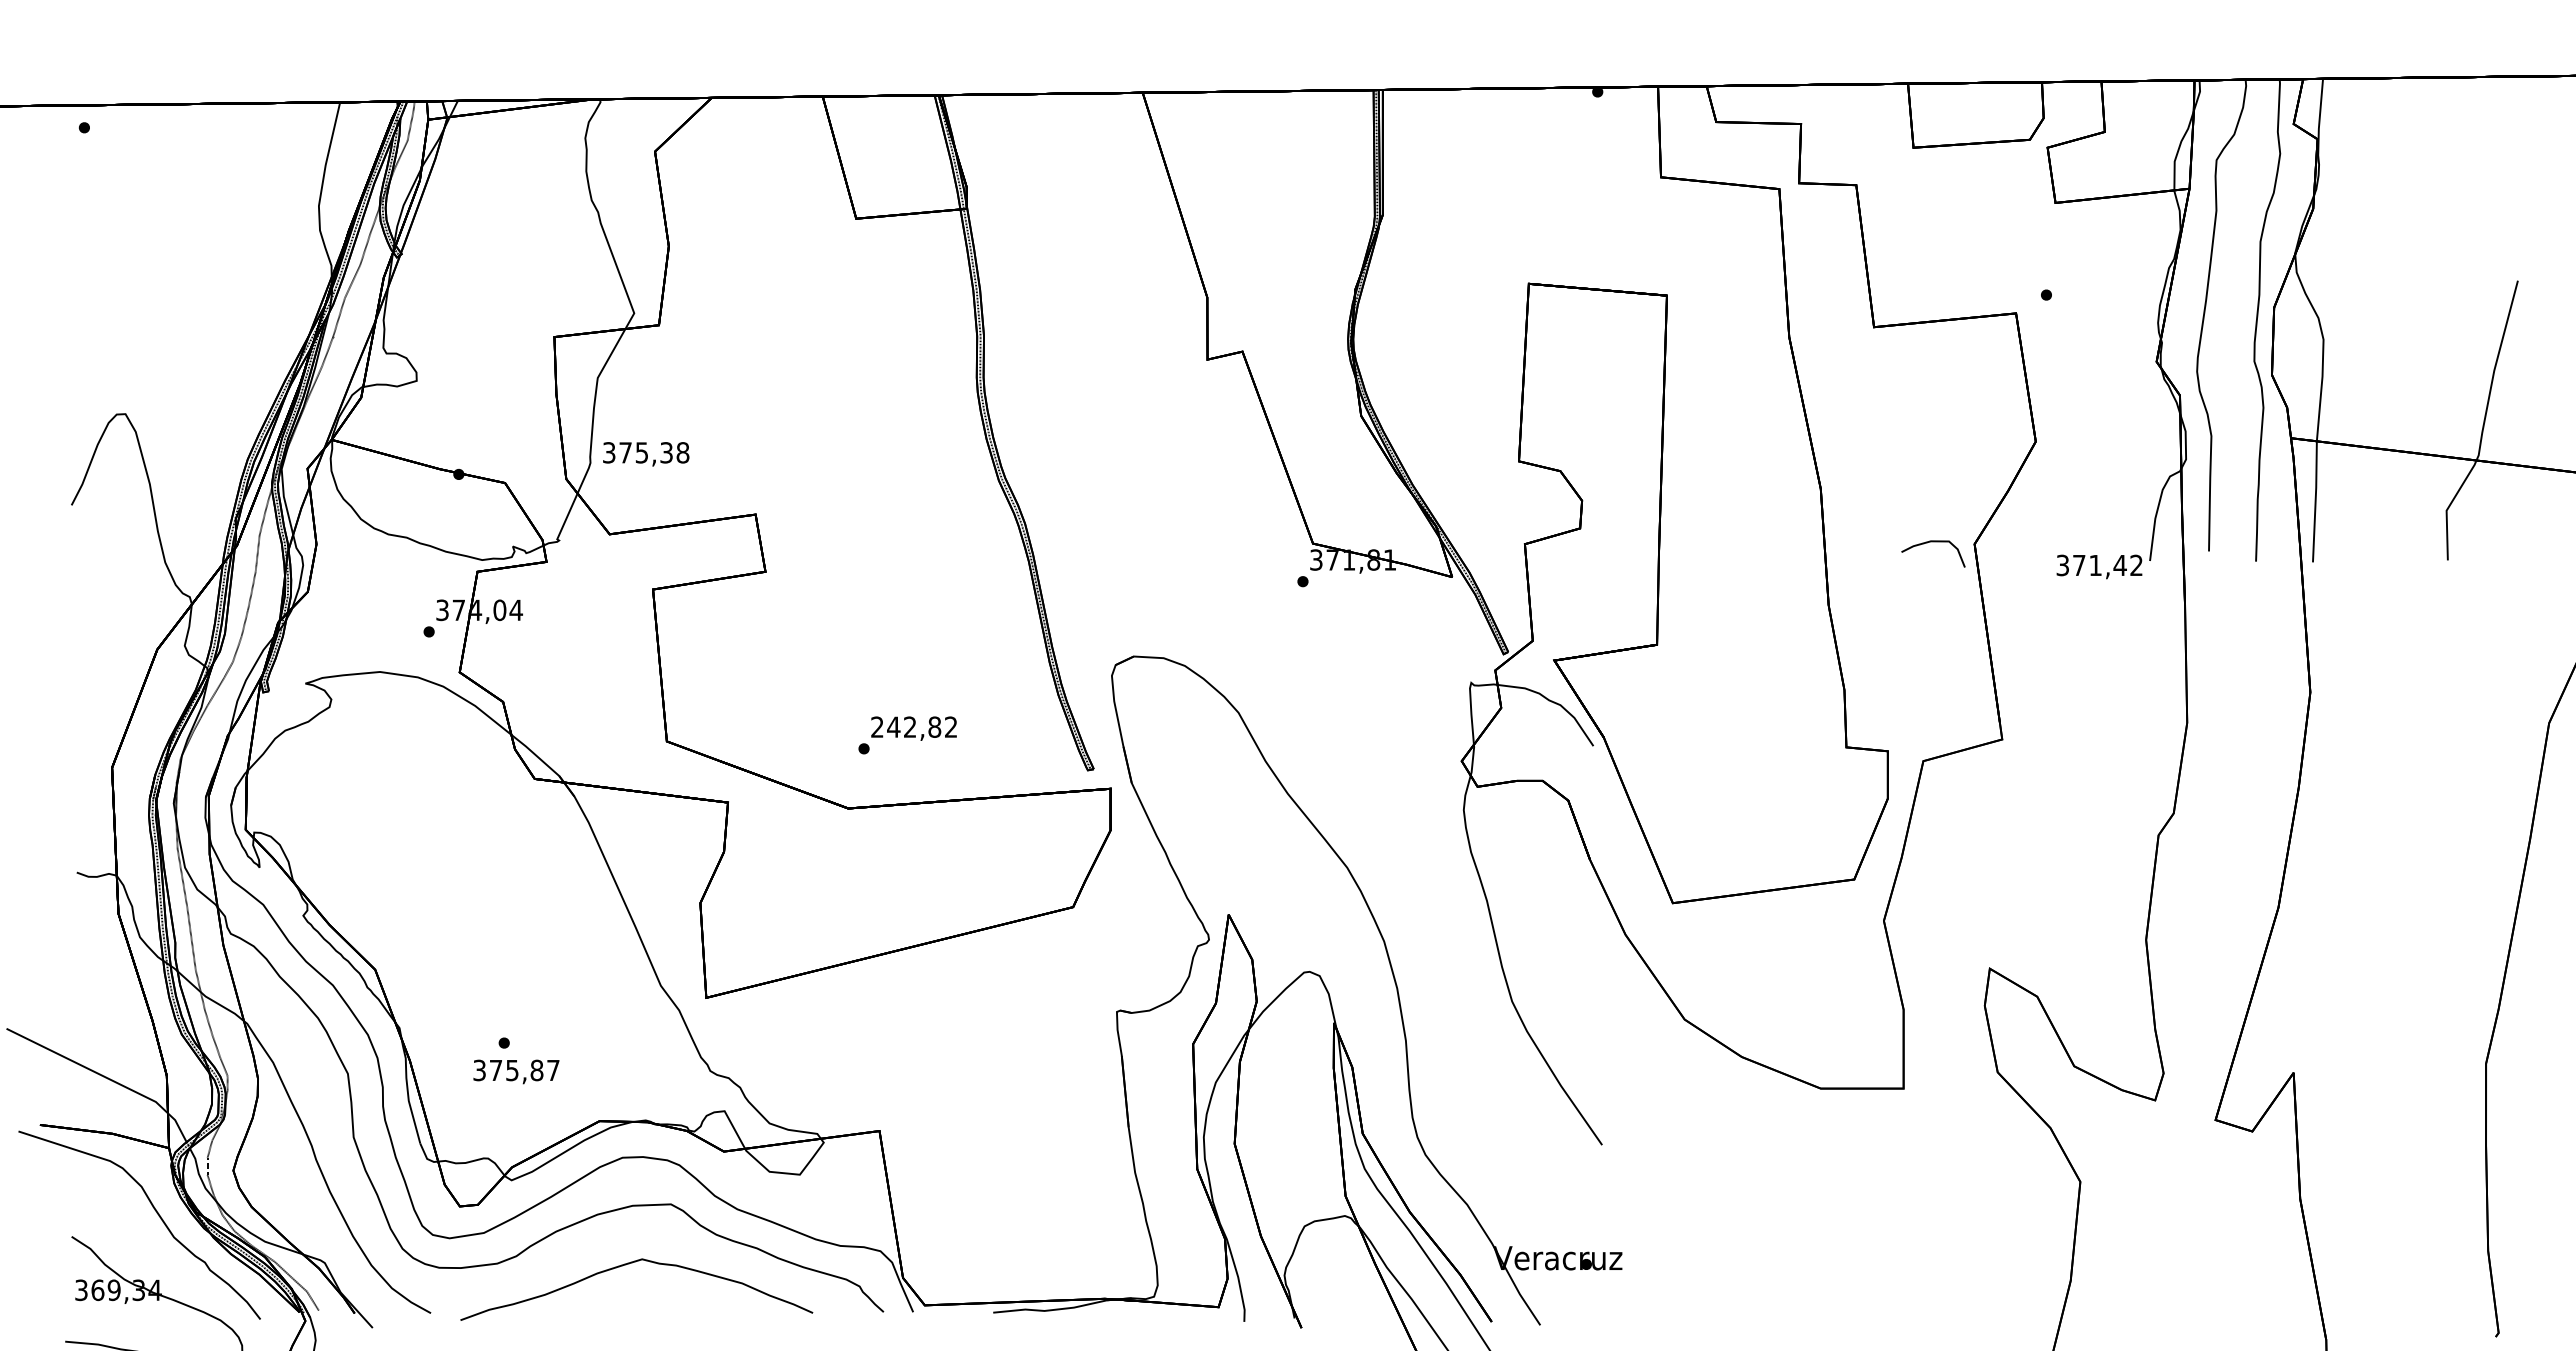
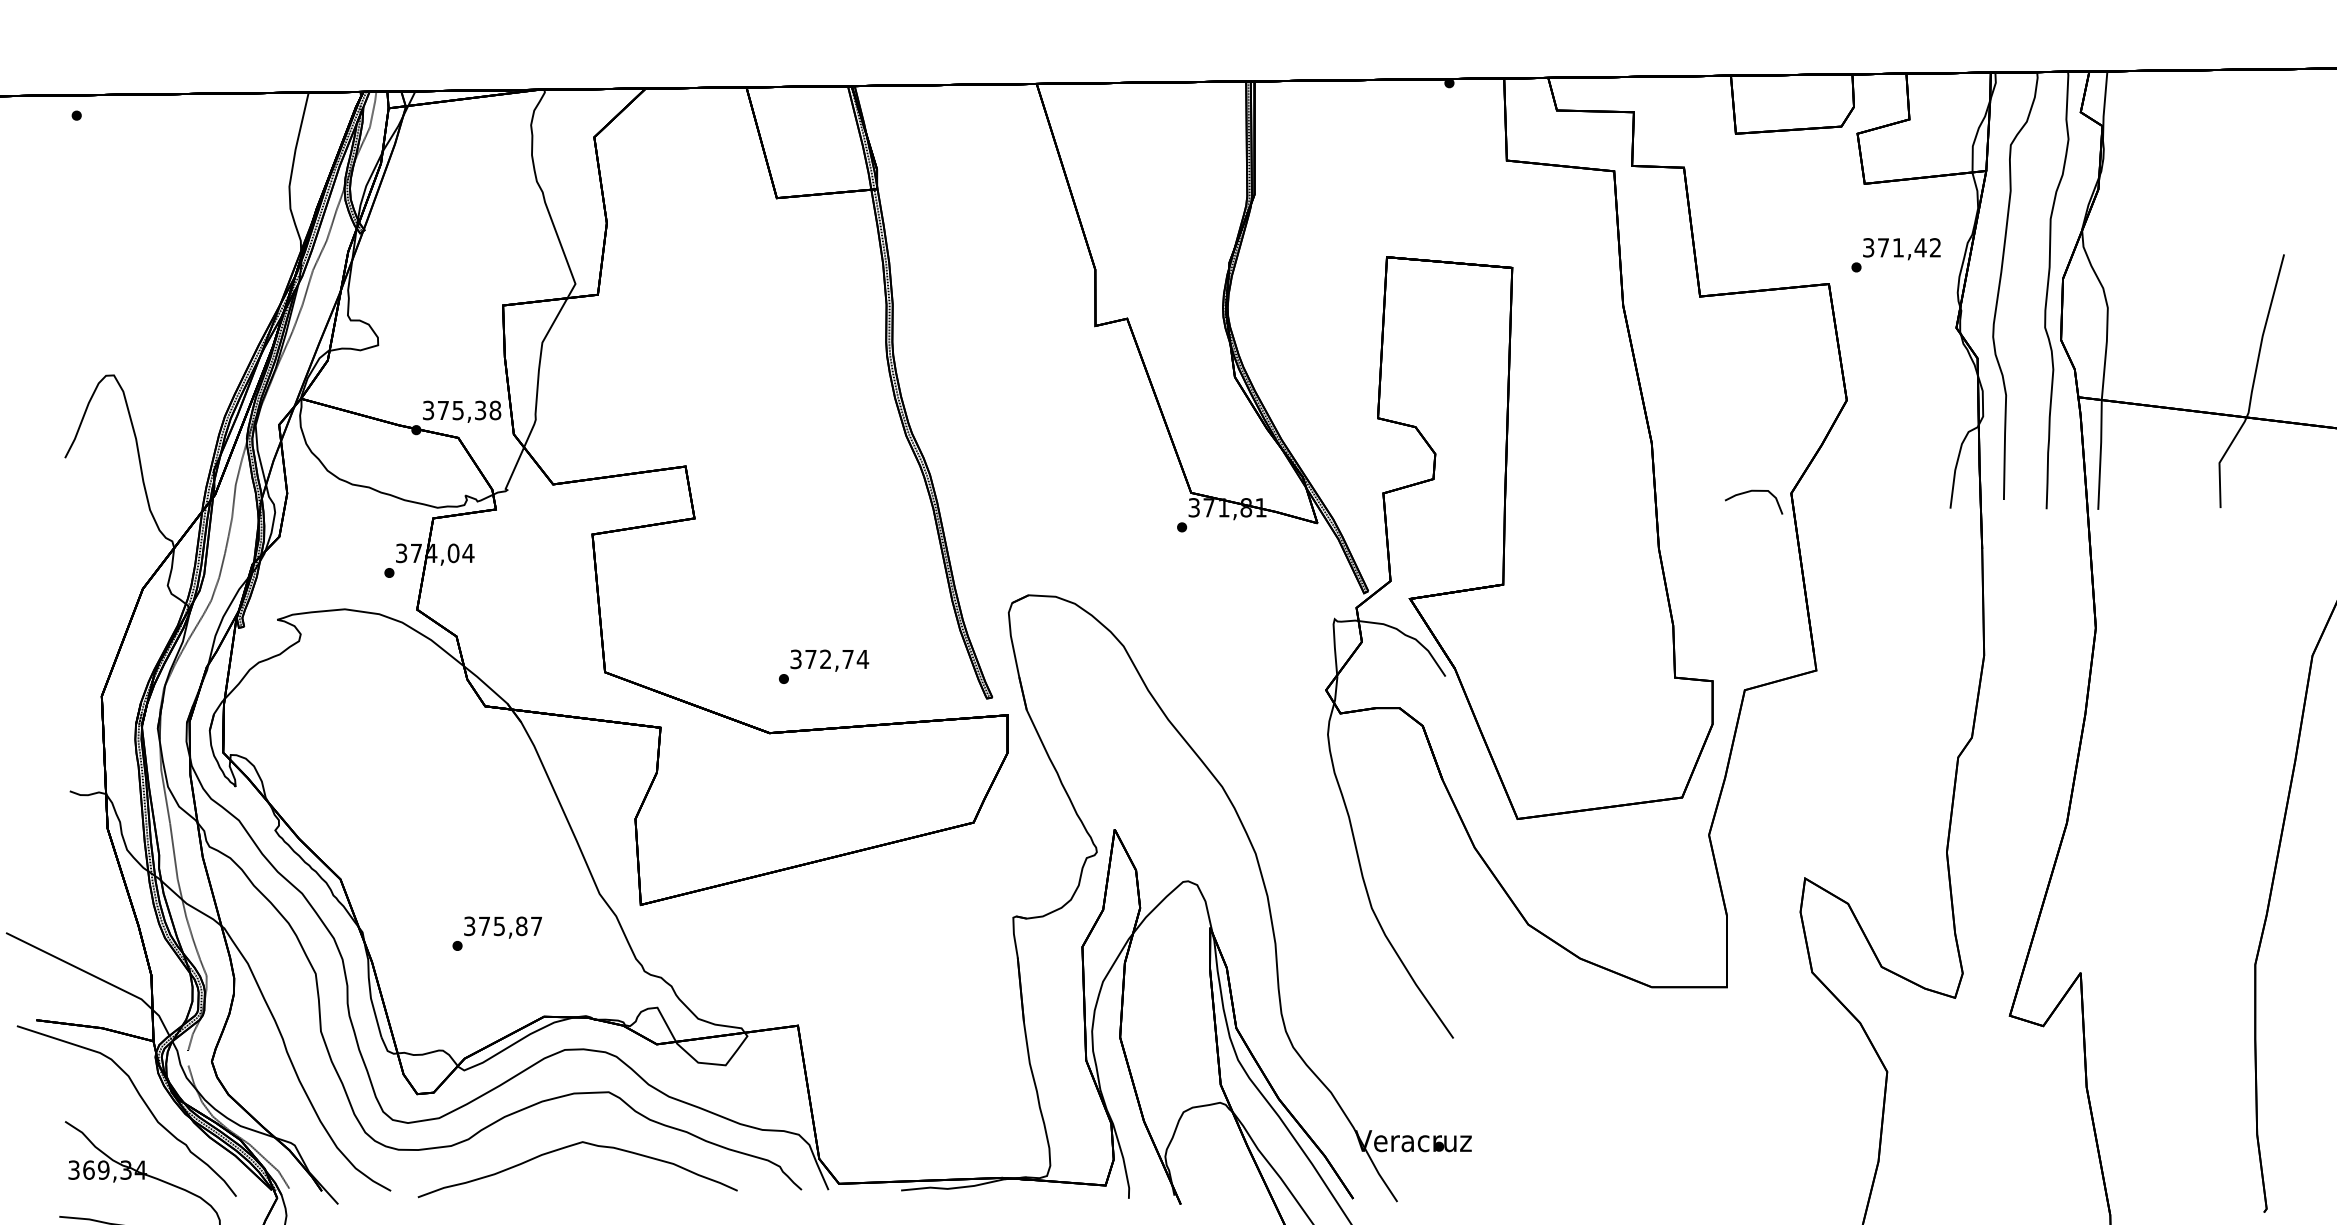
text: (646, 454) -> (462, 412), moved
text: (2099, 566) -> (1901, 248), moved
text: (914, 726) -> (829, 658), 242,82 -> 372,74
text: (516, 1071) -> (503, 927), moved

